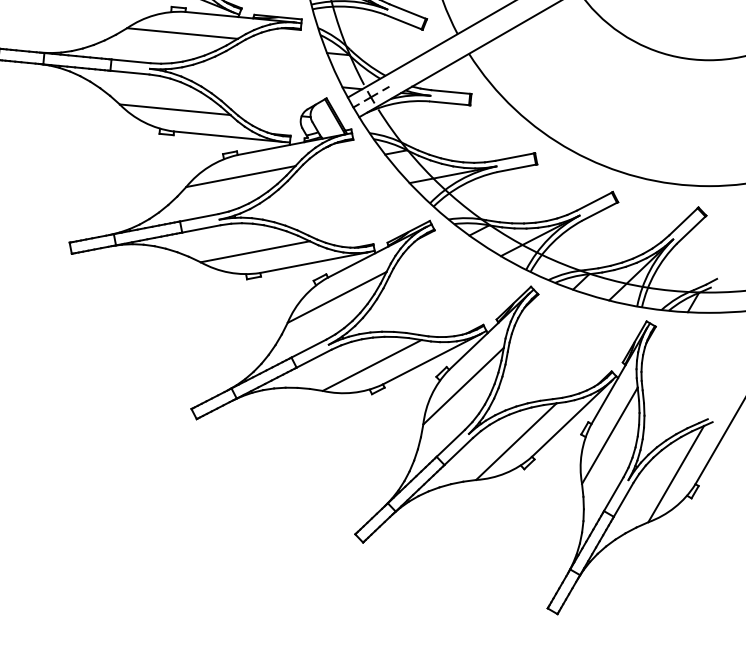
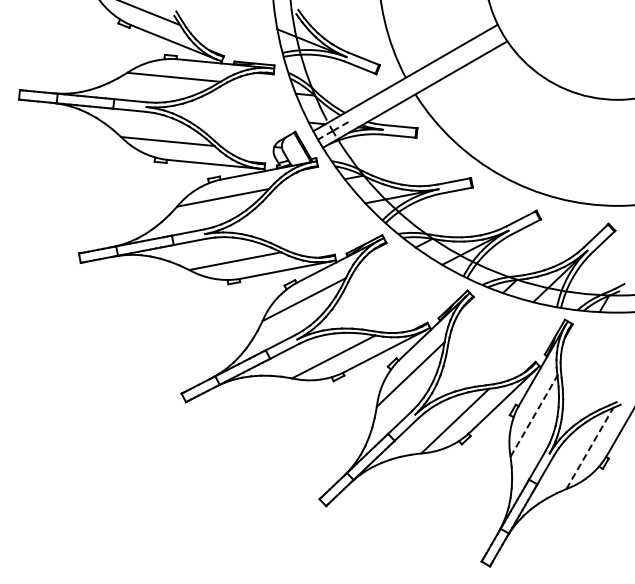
line: (610, 436) -> (534, 416), solid -> dashed
line: (675, 474) -> (589, 448), solid -> dashed

